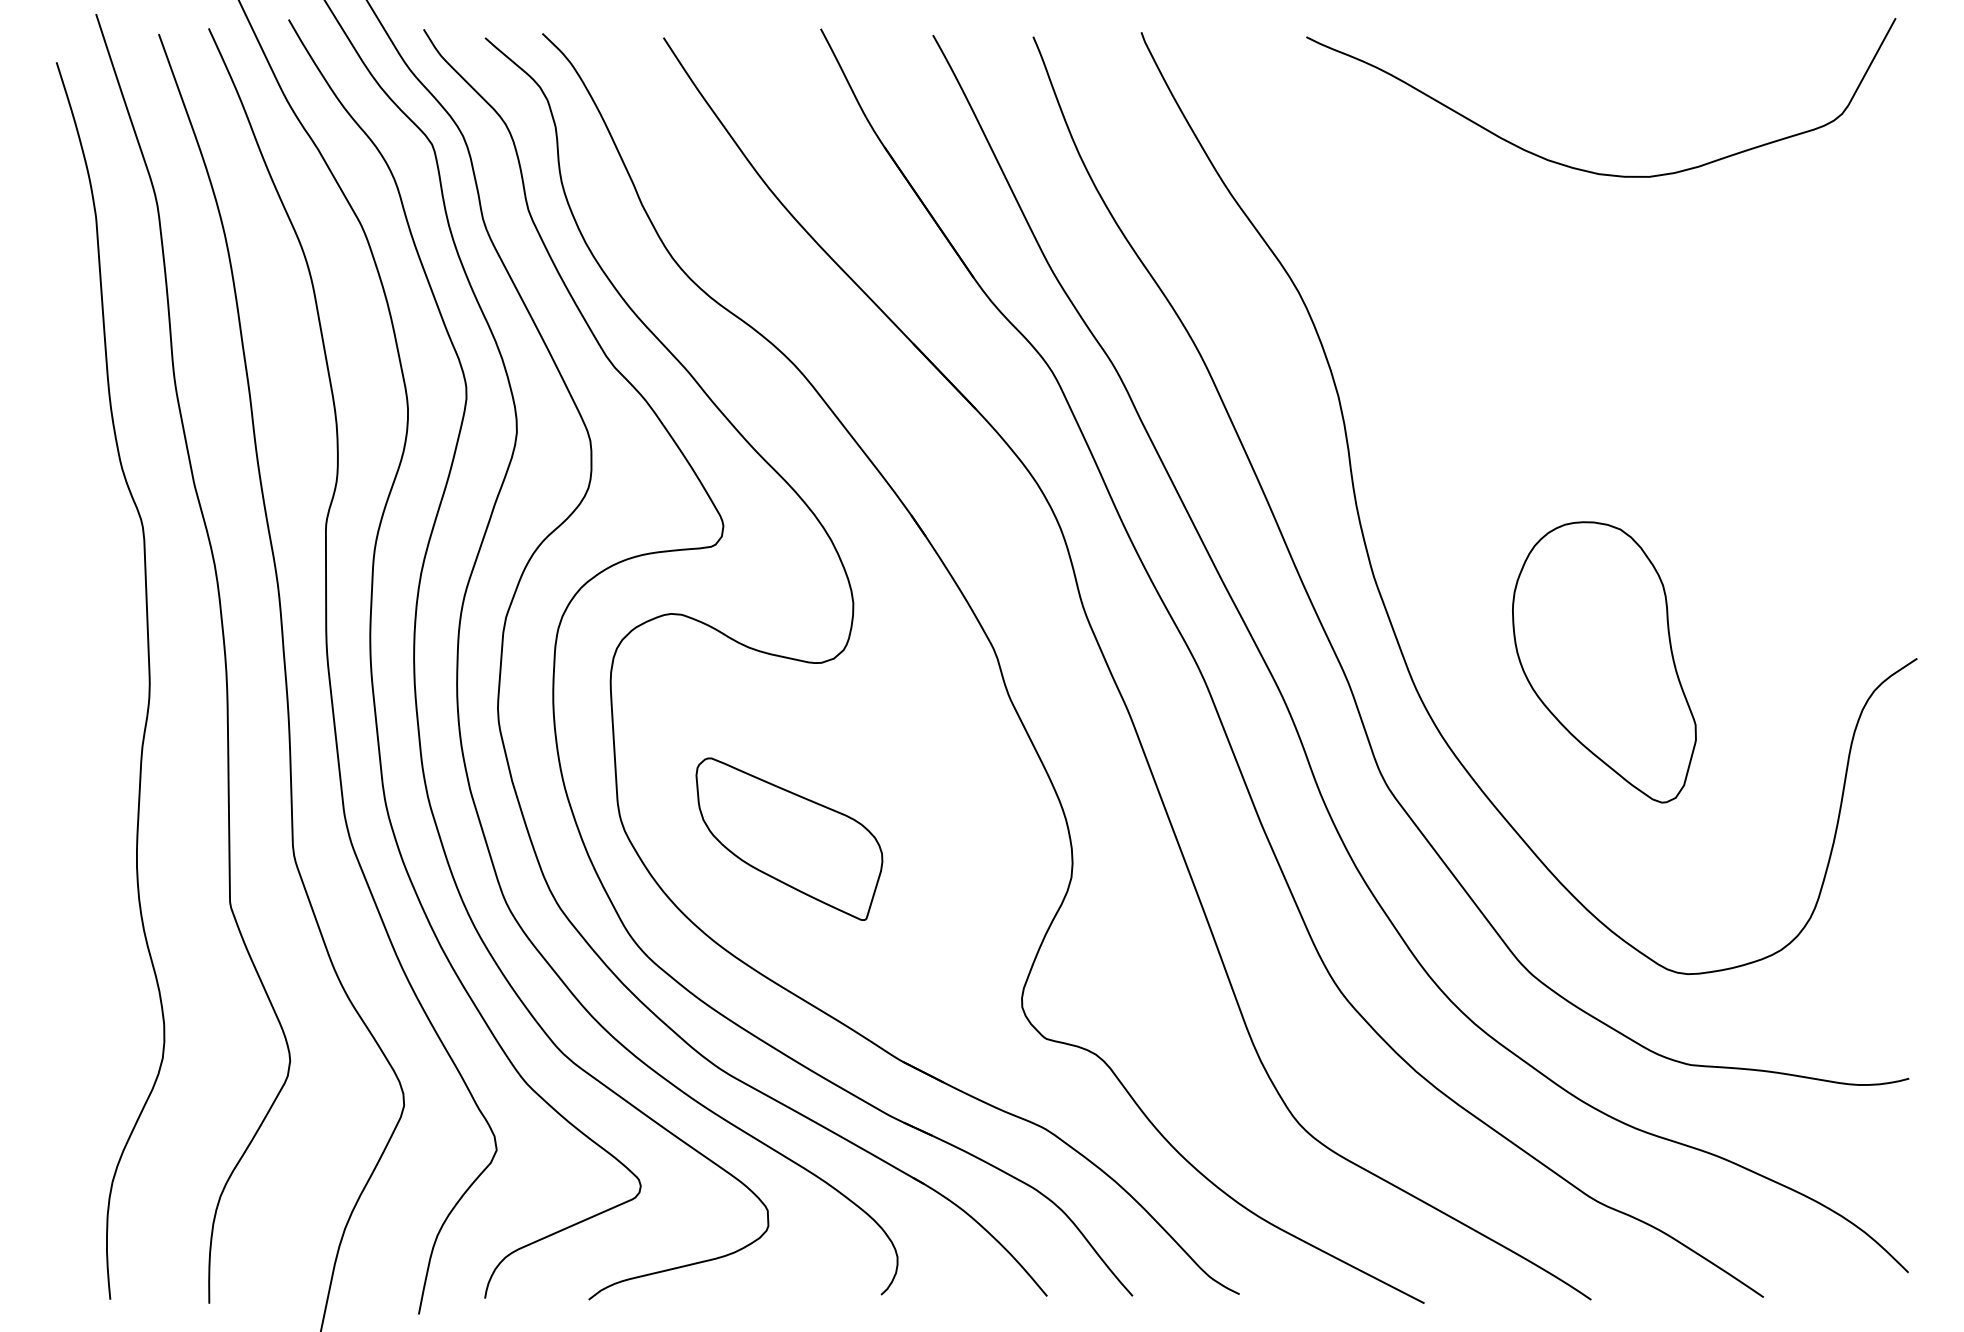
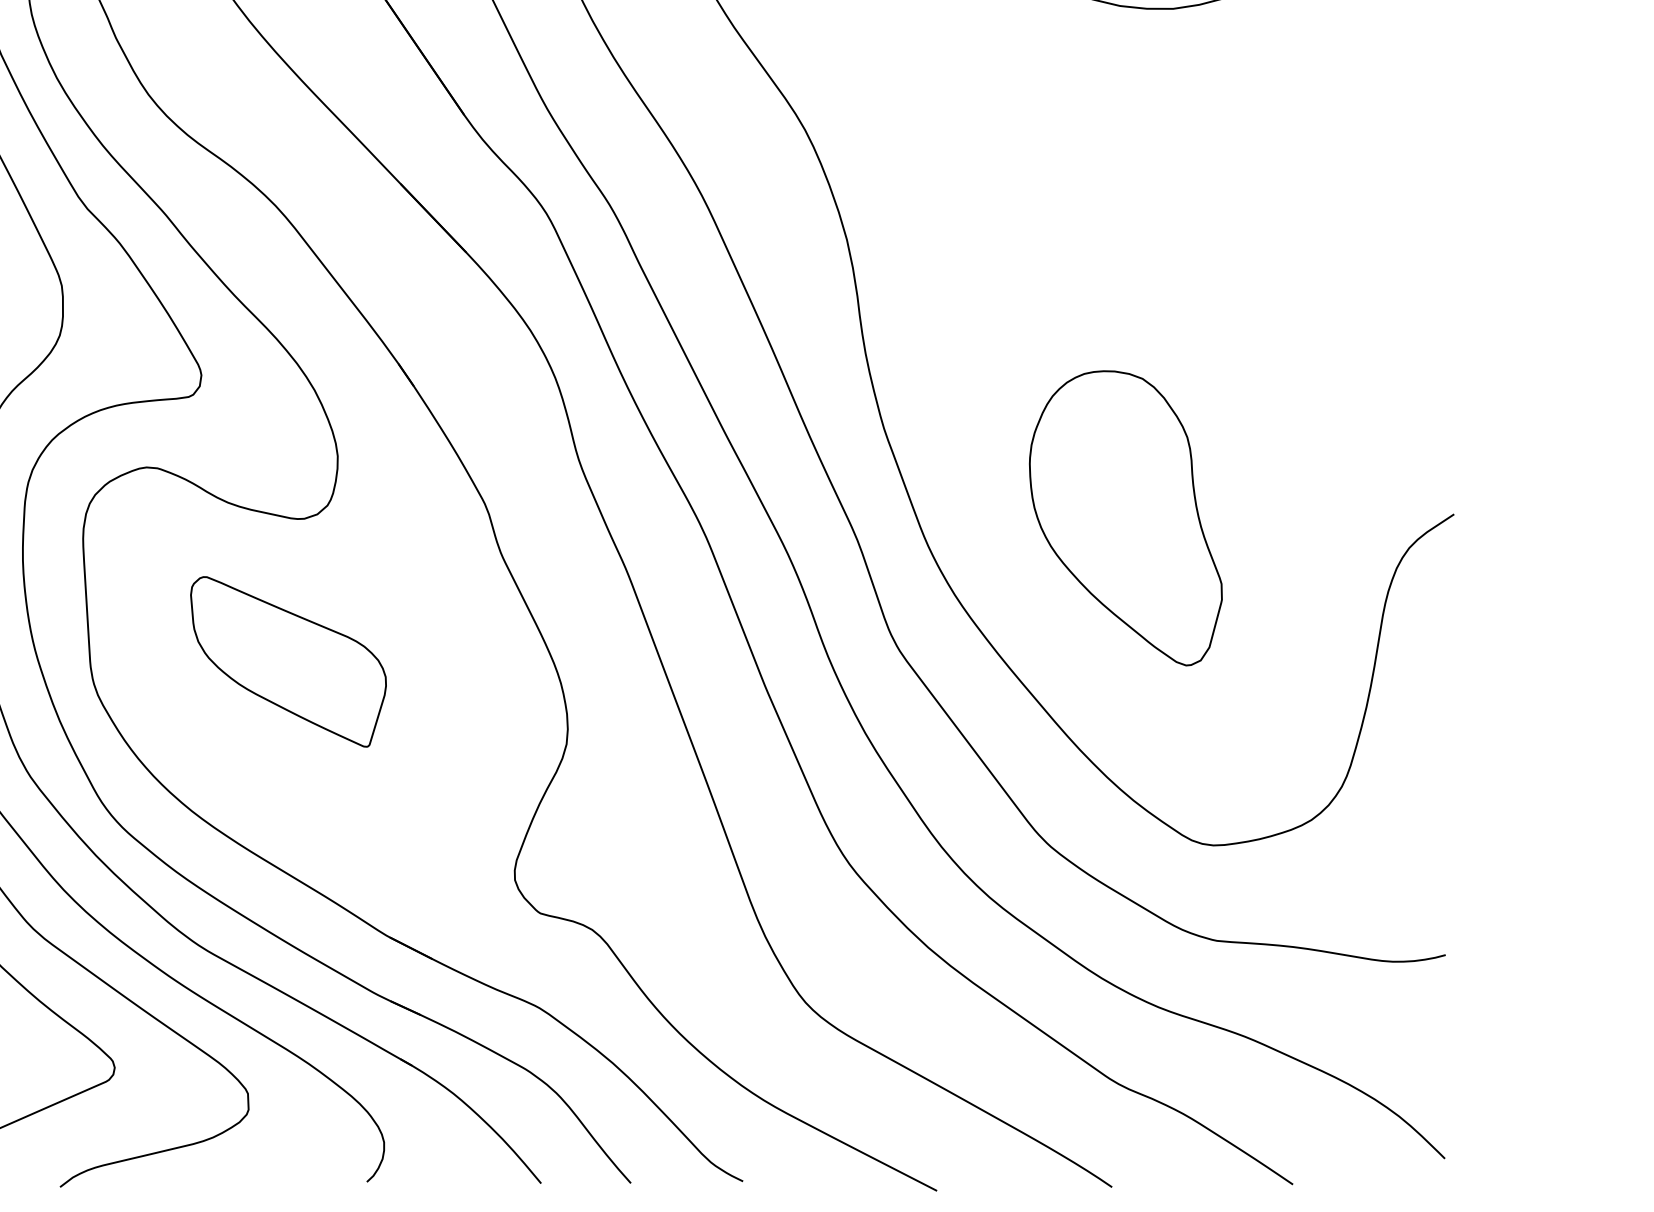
part: (789, 838) -> (288, 661), moved

